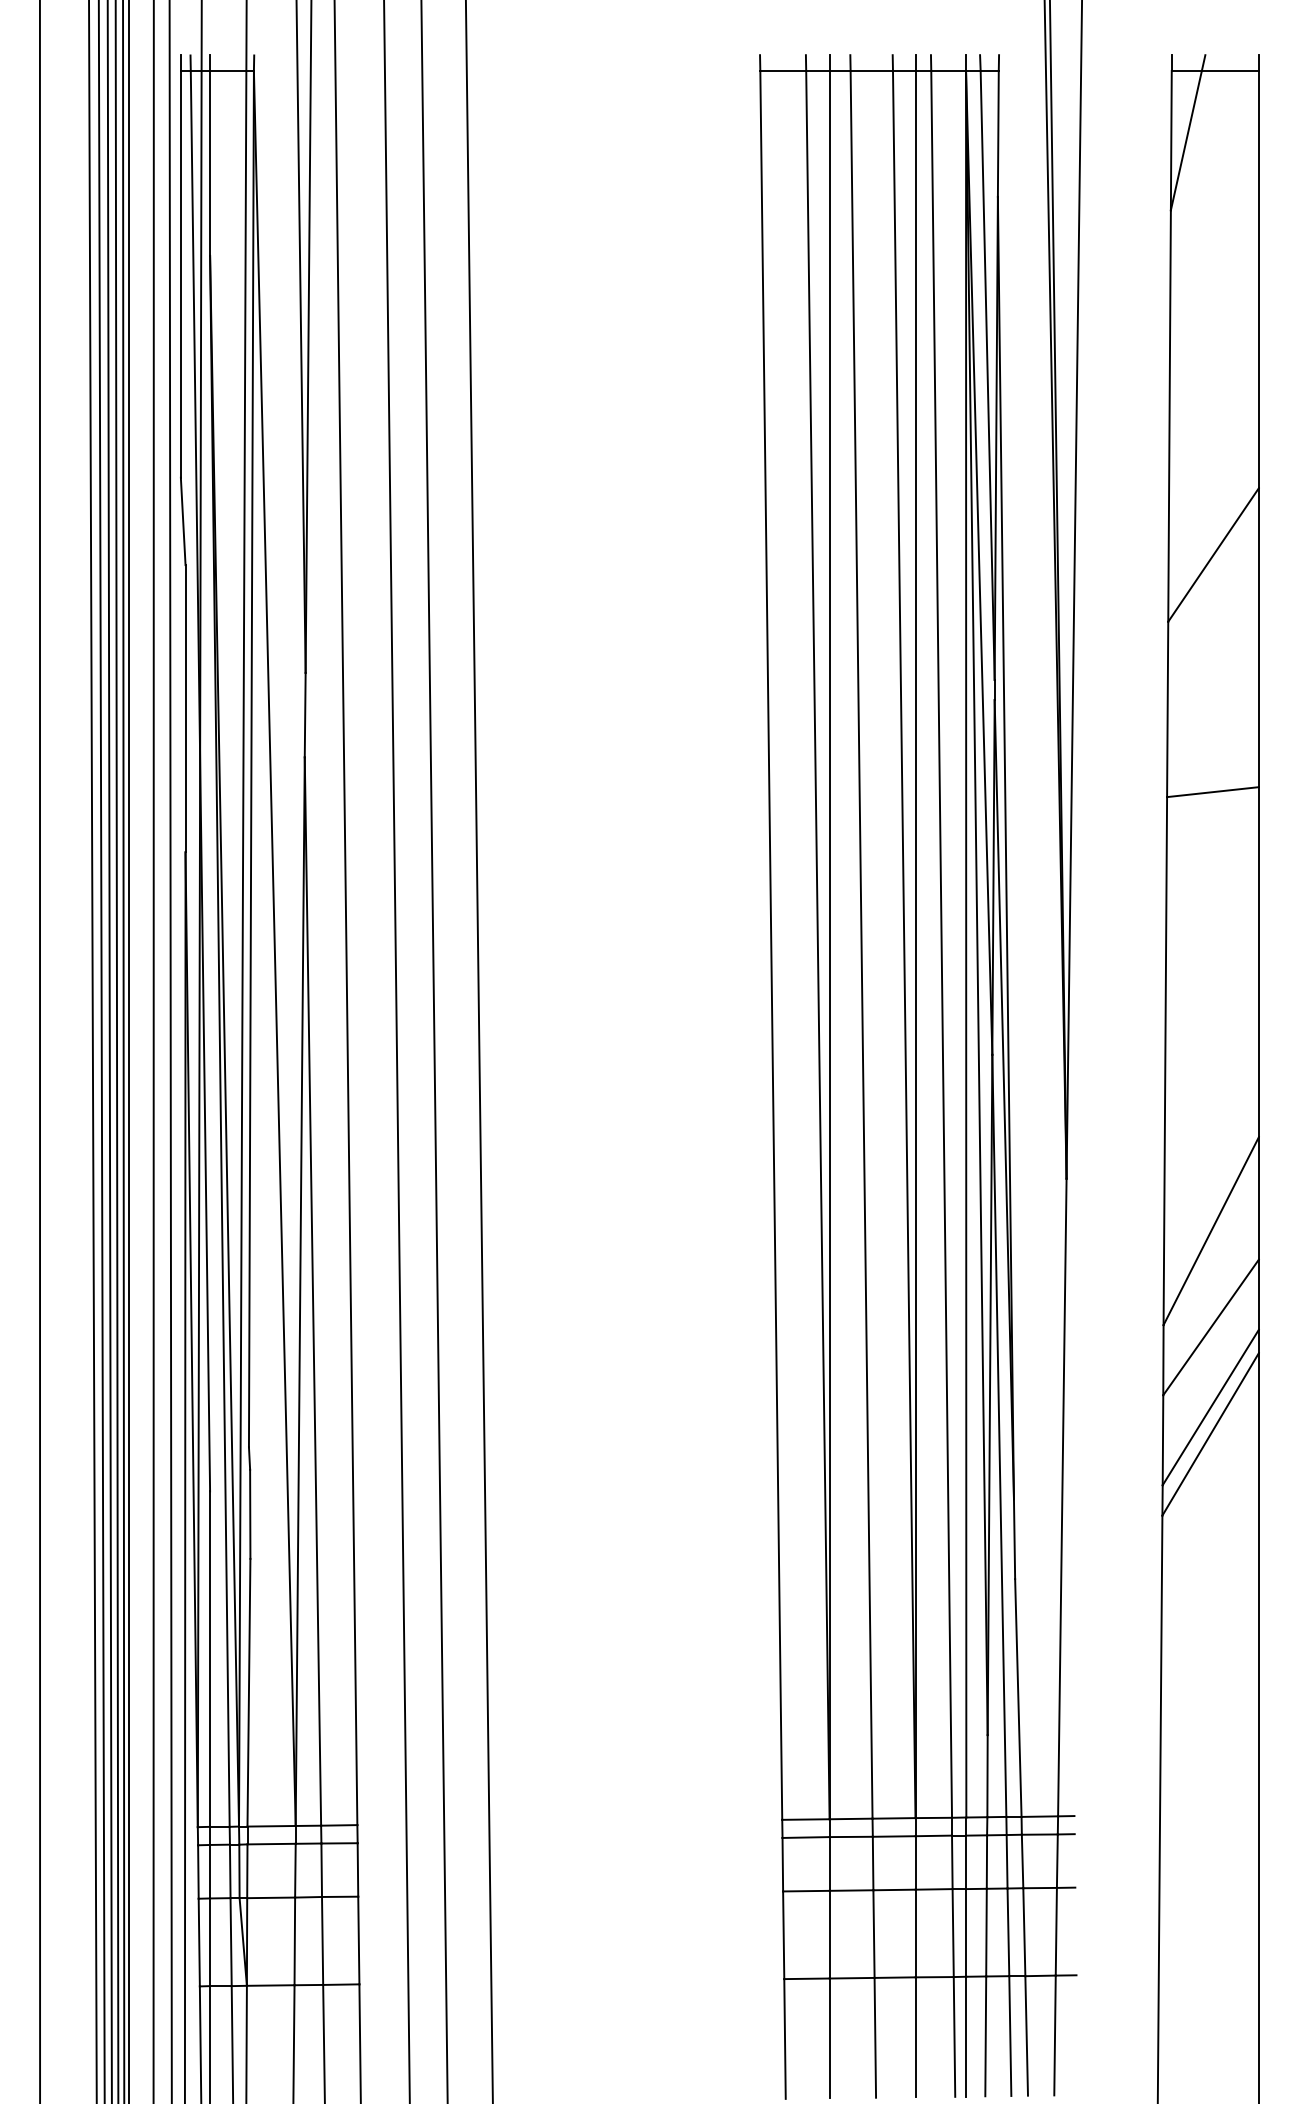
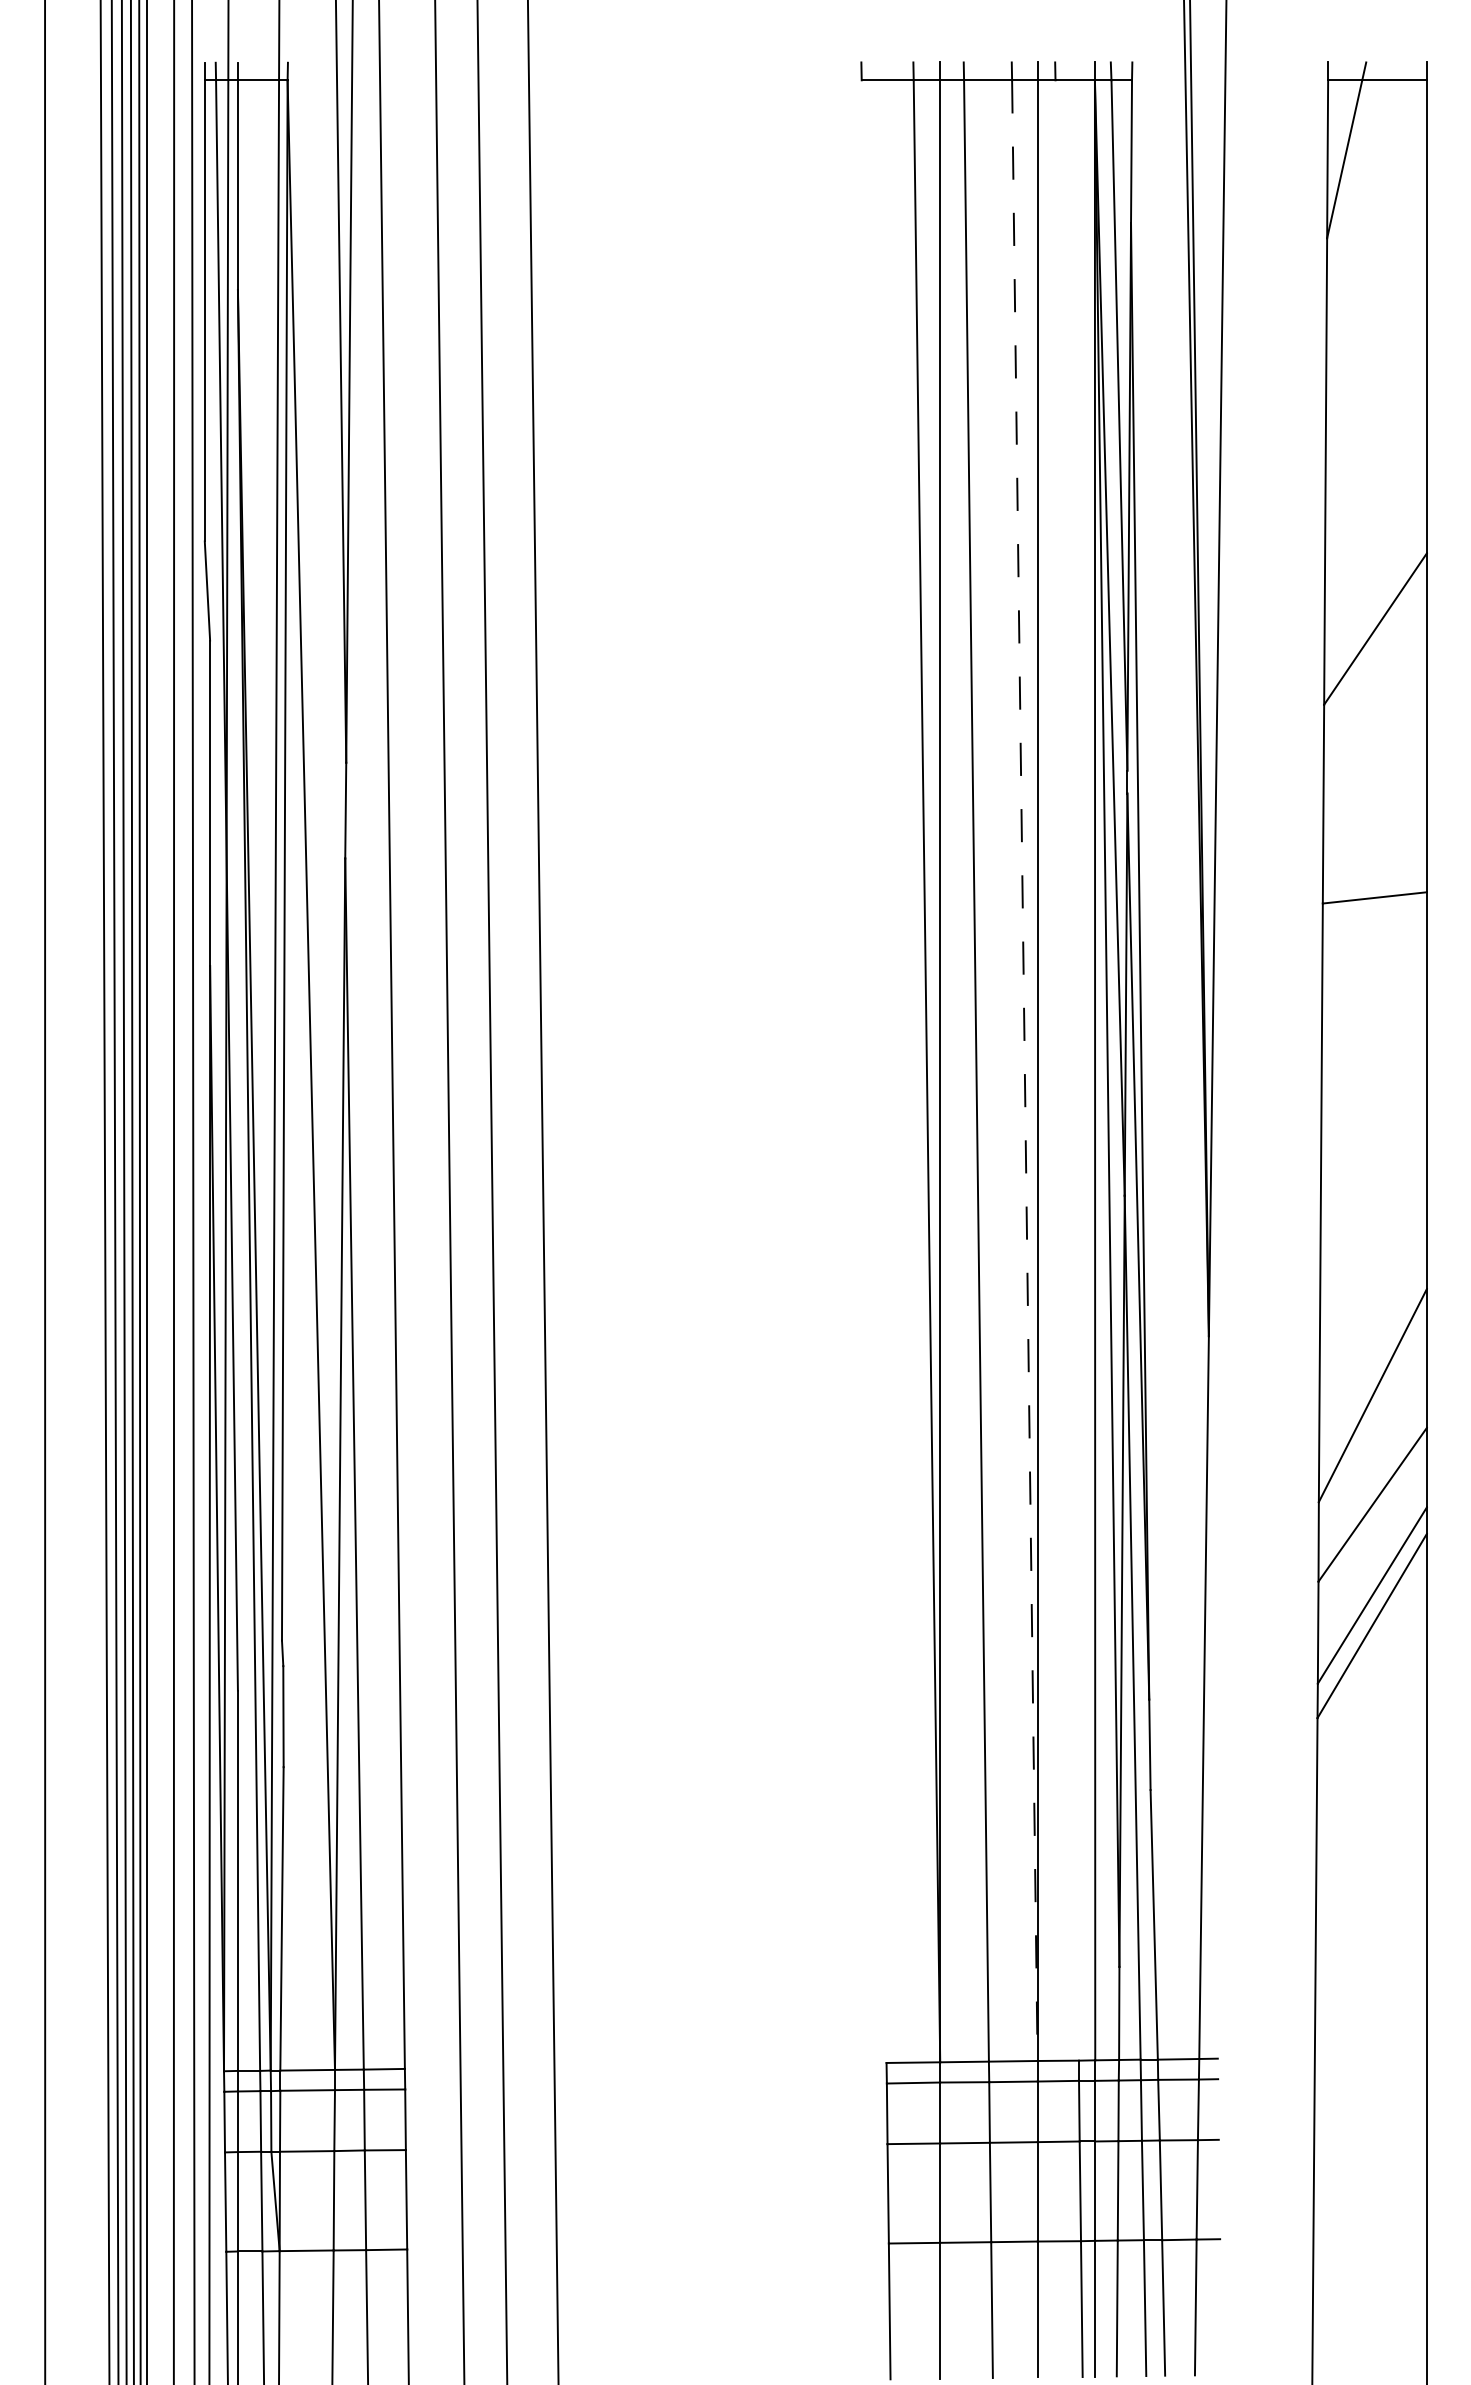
line: (941, 944) -> (1067, 1070), removed
line: (770, 945) -> (873, 1071), removed
line: (903, 945) -> (1024, 1071), solid -> dashed

